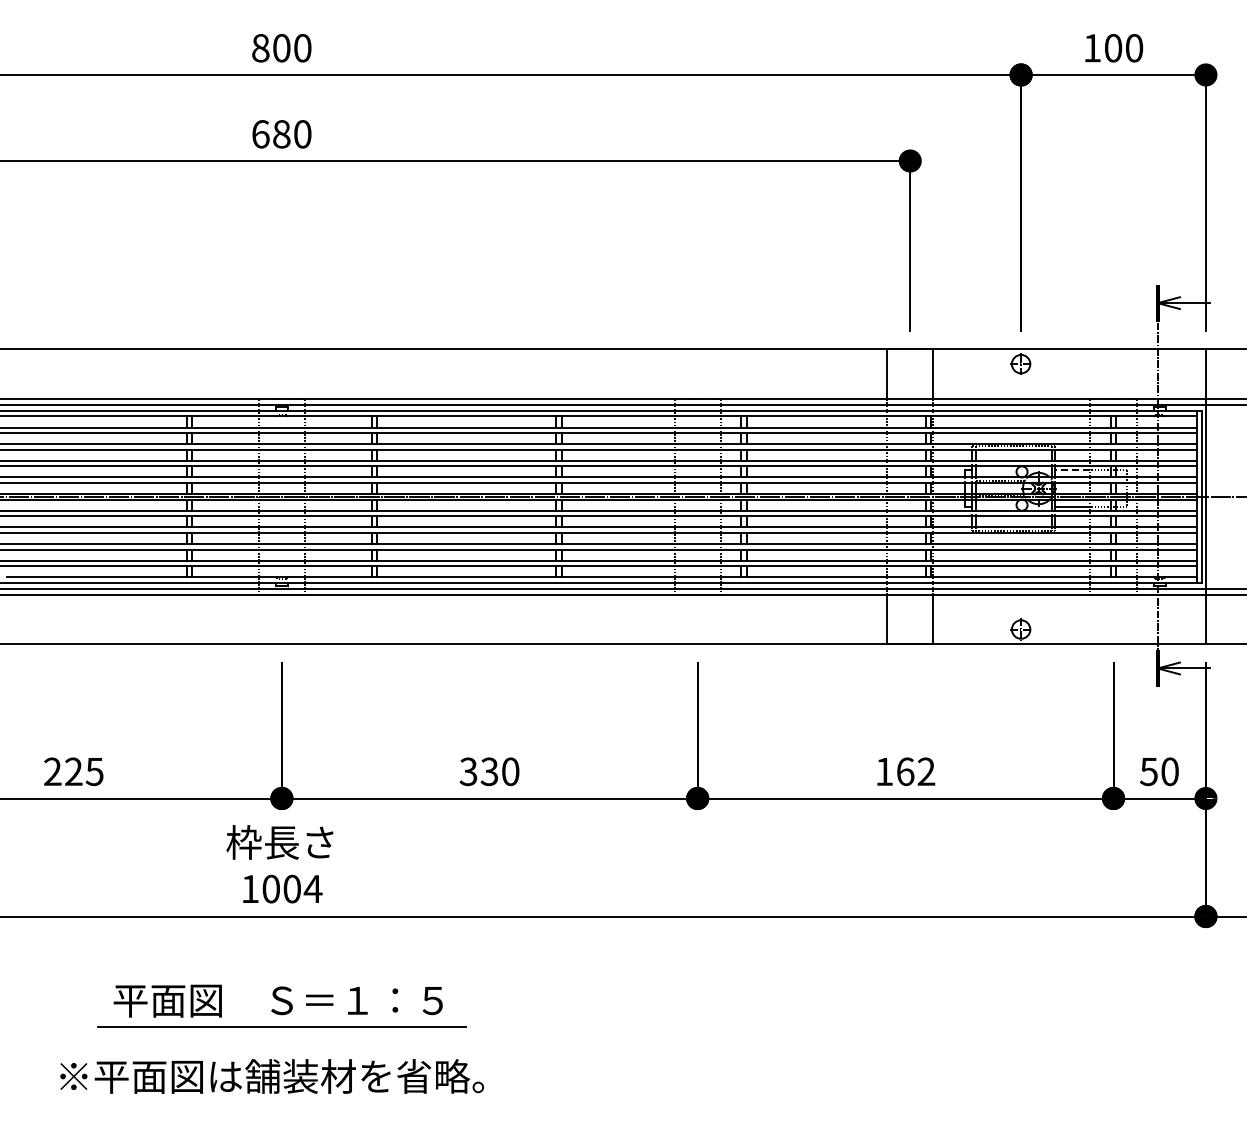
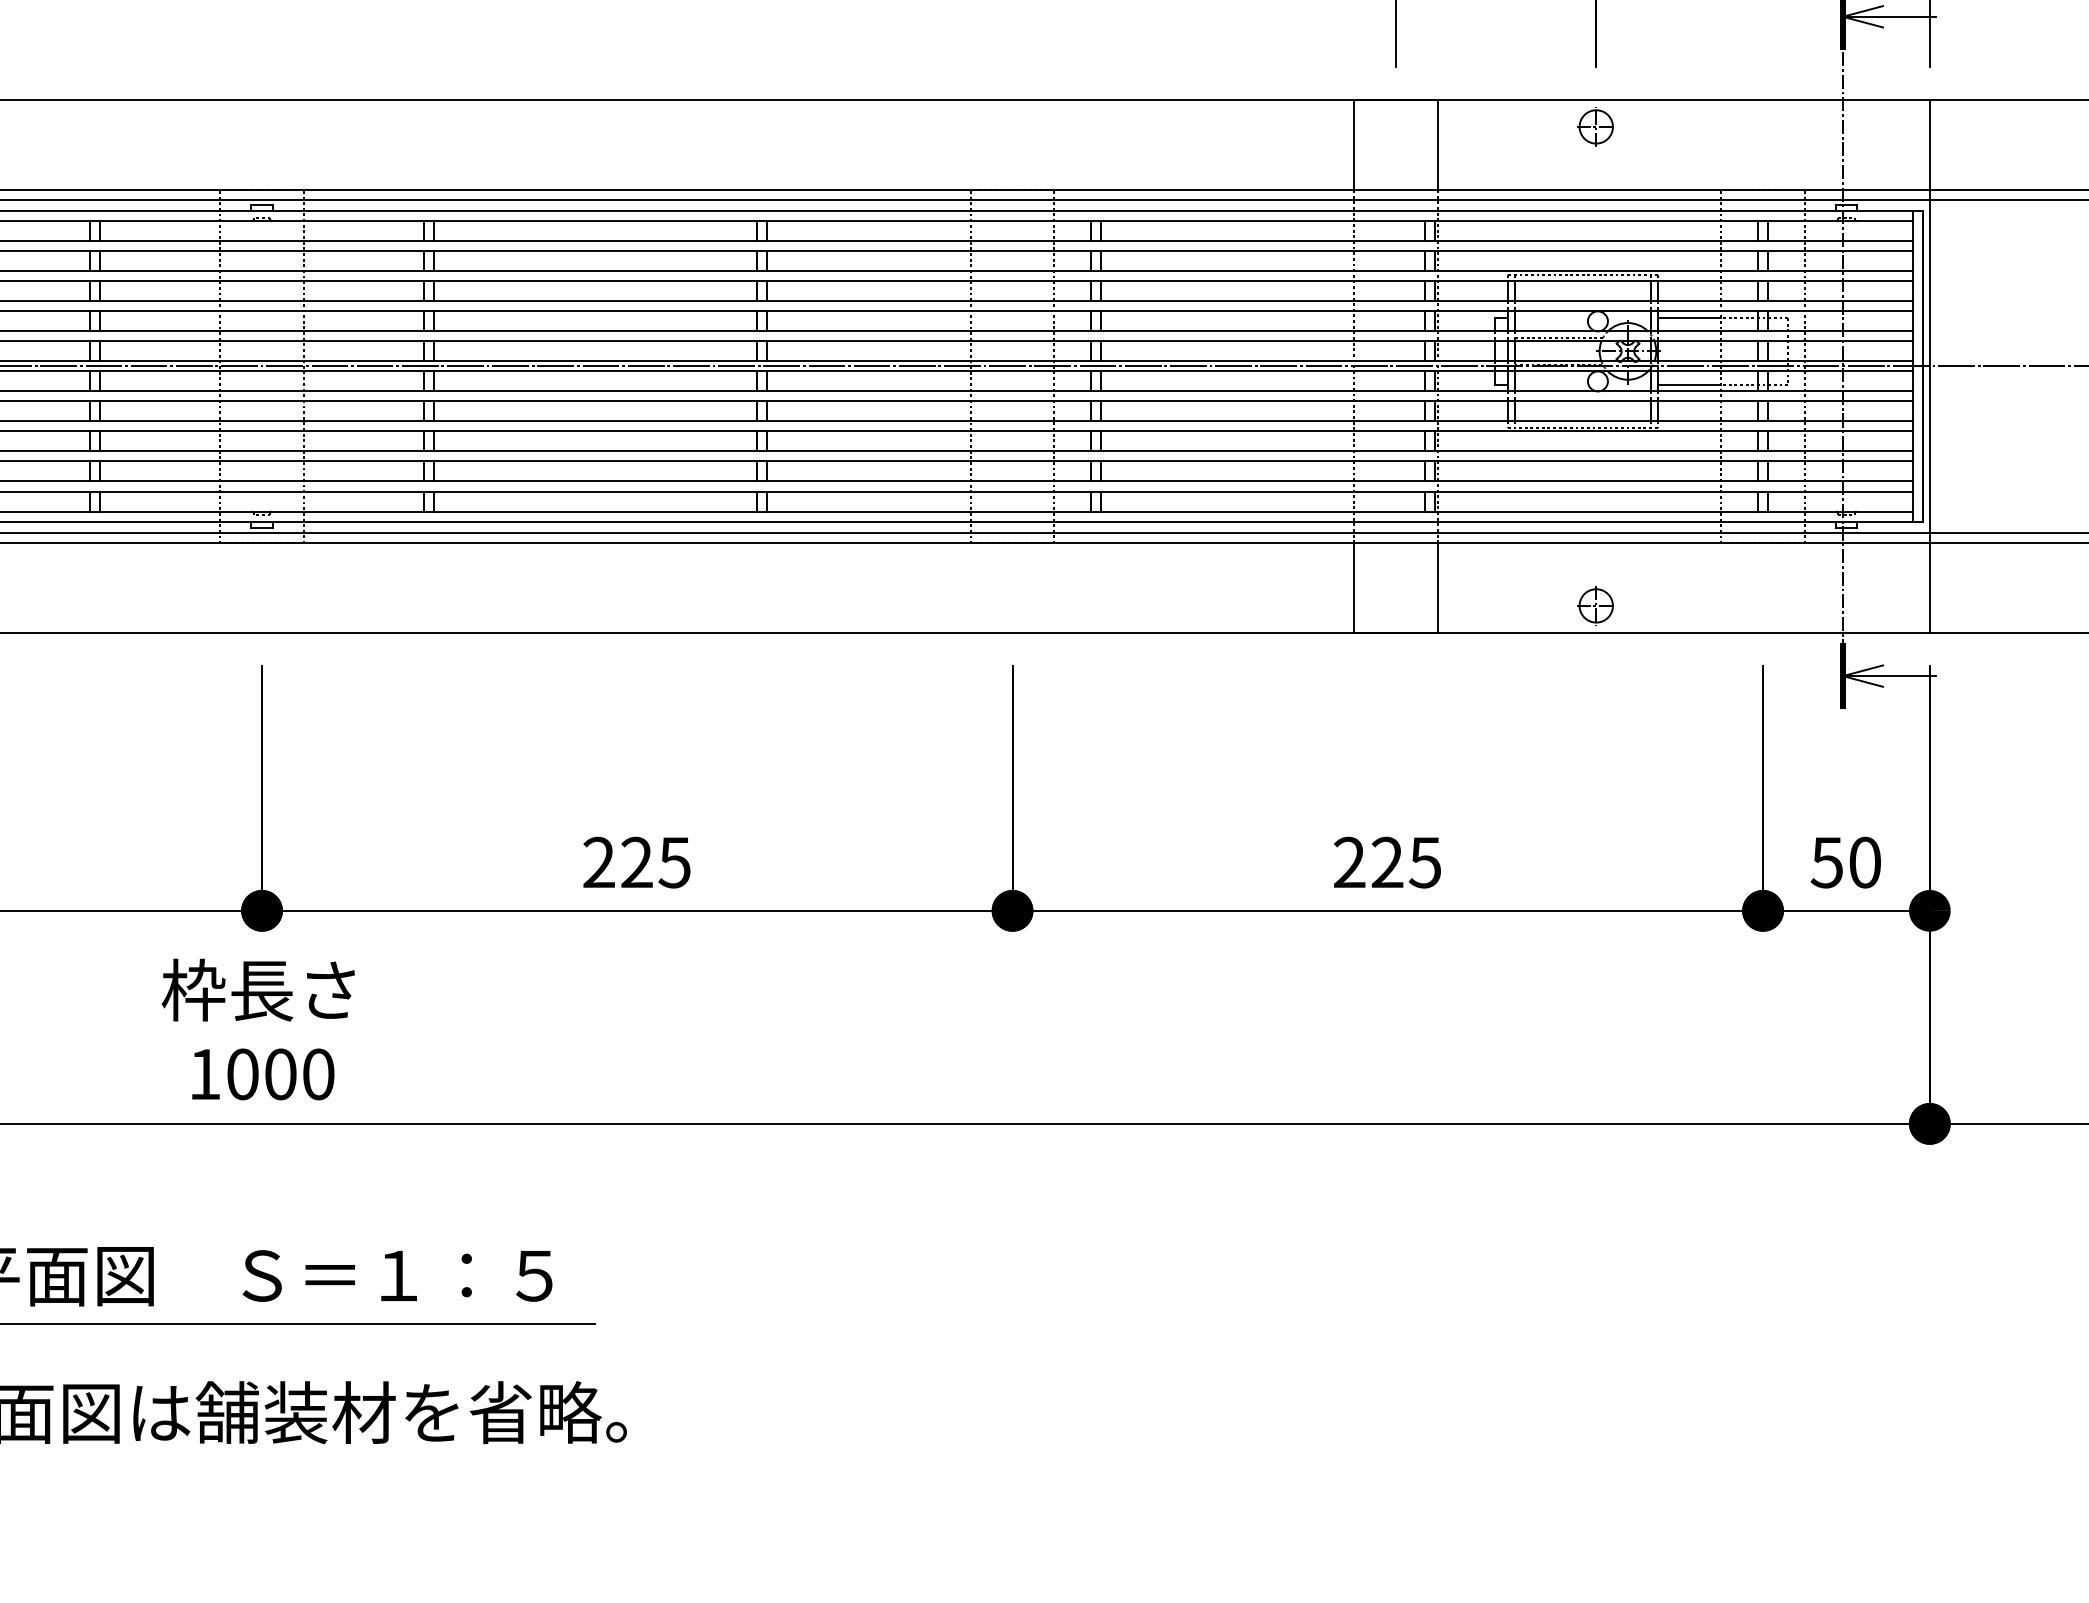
line: (1072, 470) -> (1689, 318), dashed -> solid
text: (489, 771) -> (636, 862), 330 -> 225
text: (905, 771) -> (1387, 862), 162 -> 225
text: (312, 888) -> (317, 1073), 1004 -> 1000

